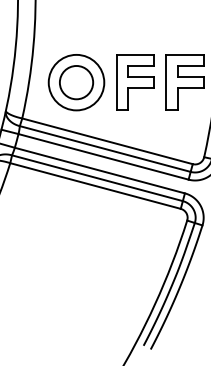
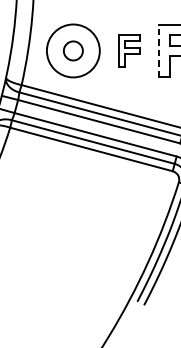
circle: (76, 82) -> (73, 50), size x0.6
part: (135, 82) -> (129, 50), size x0.6
line: (166, 82) -> (159, 50), solid -> dashed

